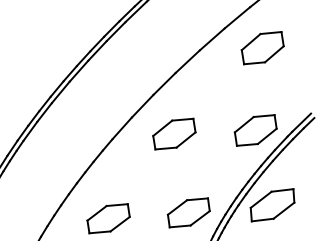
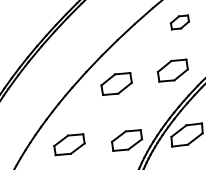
part: (262, 48) -> (179, 22), size x0.6
part: (255, 130) -> (172, 70), moved

